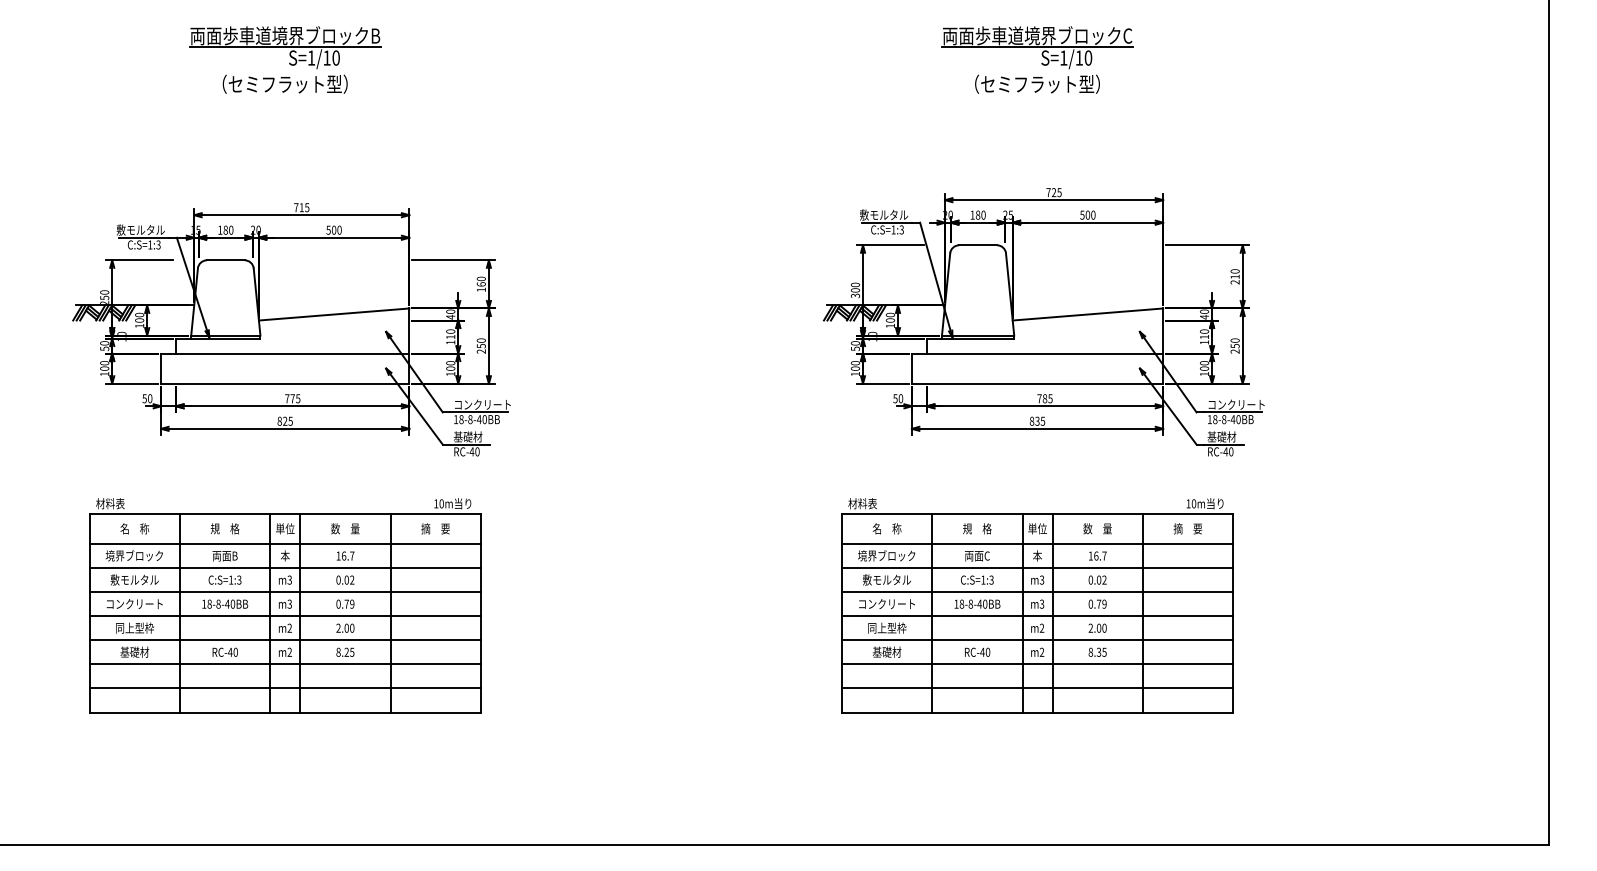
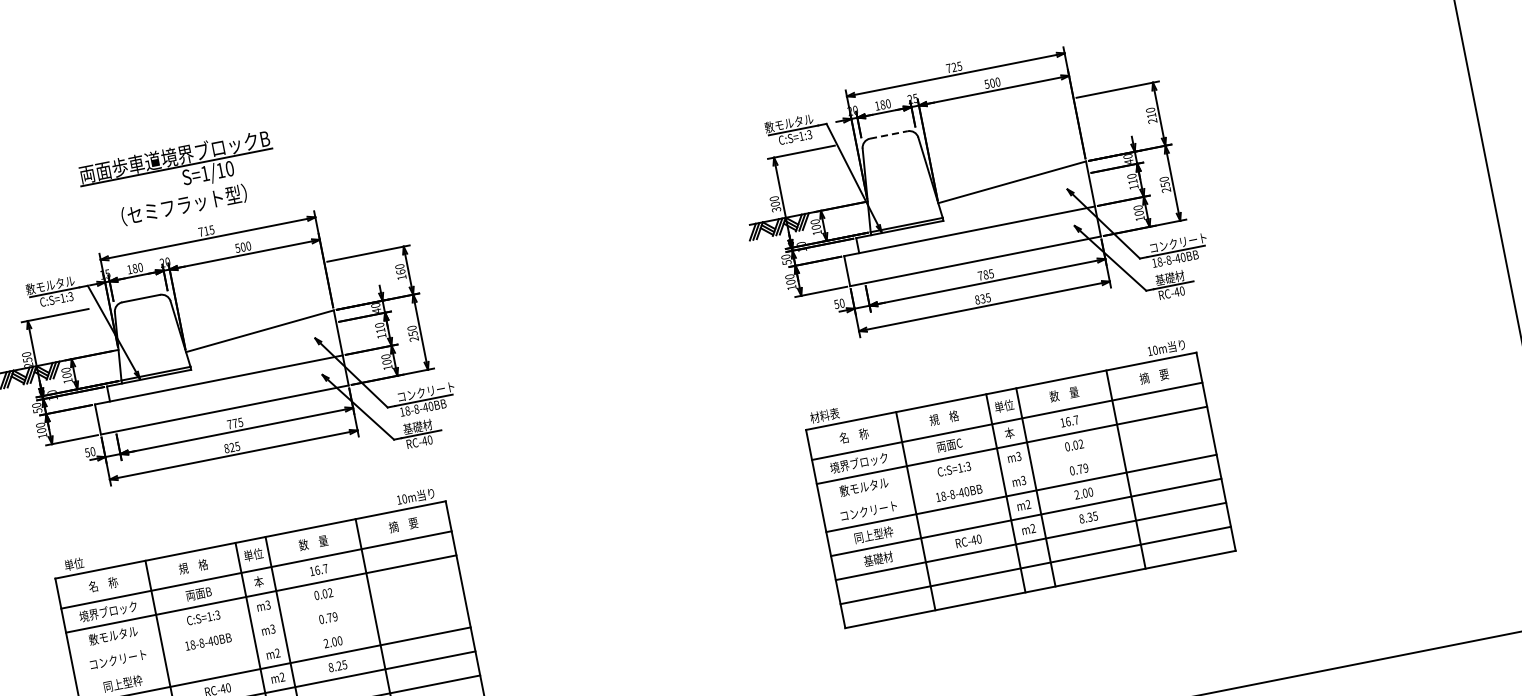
part: (285, 59) -> (179, 180), moved
line: (978, 245) -> (889, 135), solid -> dashed
text: (110, 503) -> (74, 564), 材料表 -> 単位
line: (284, 592) -> (265, 618), removed
line: (1037, 592) -> (1016, 469), removed
line: (284, 616) -> (270, 642), removed

